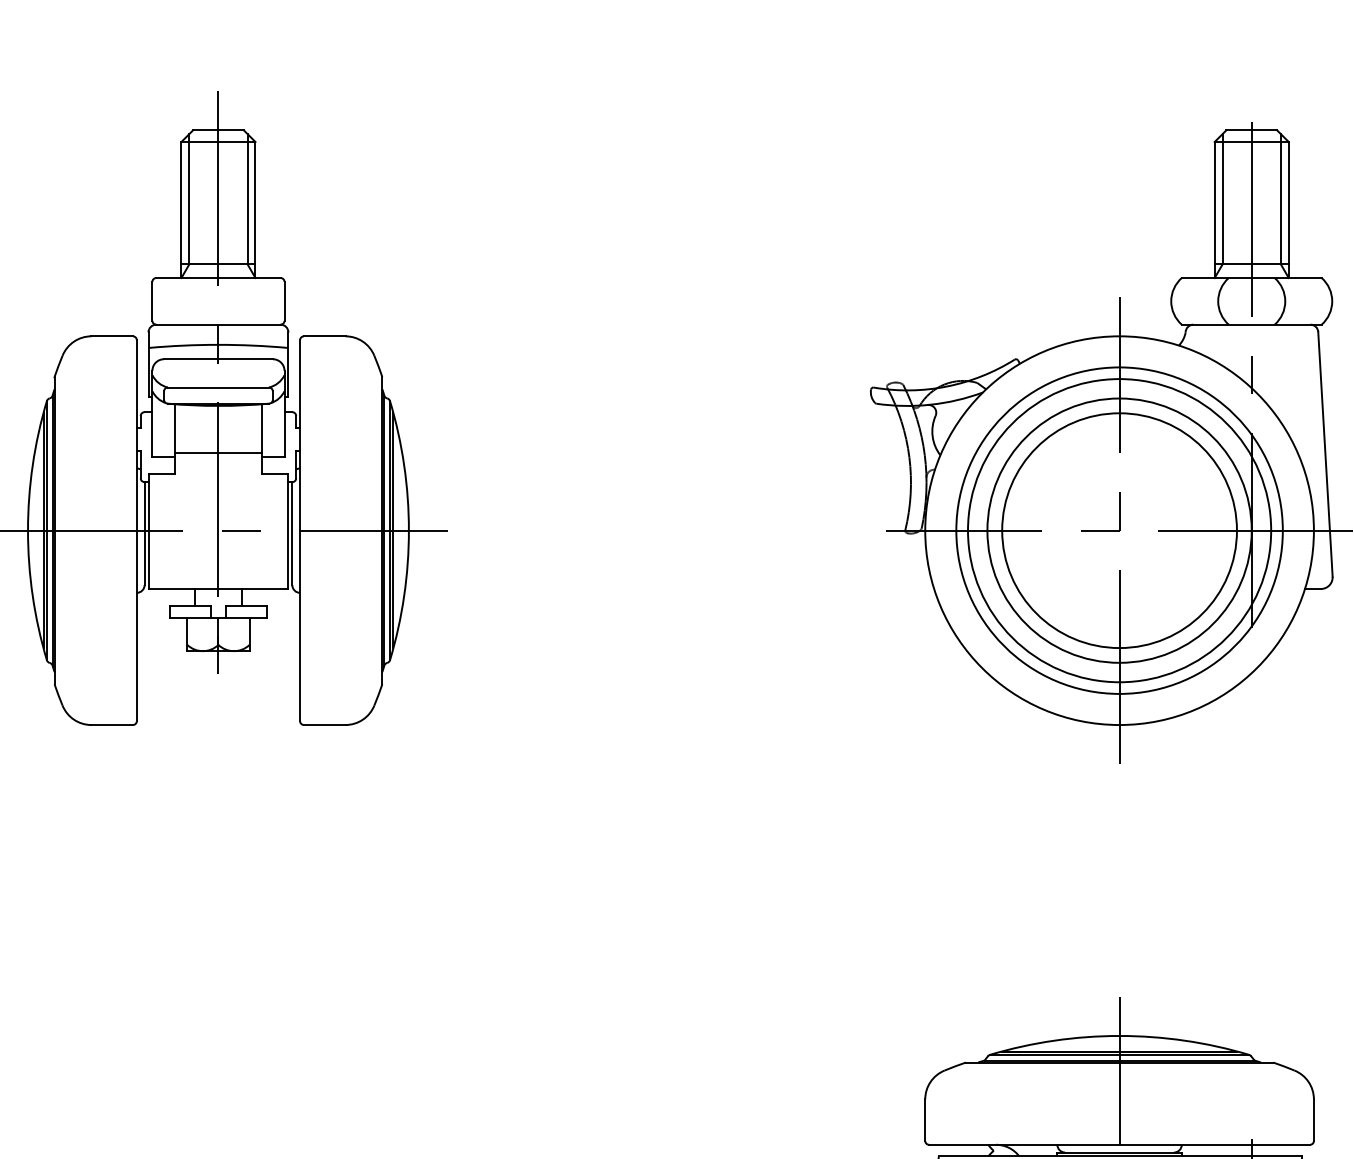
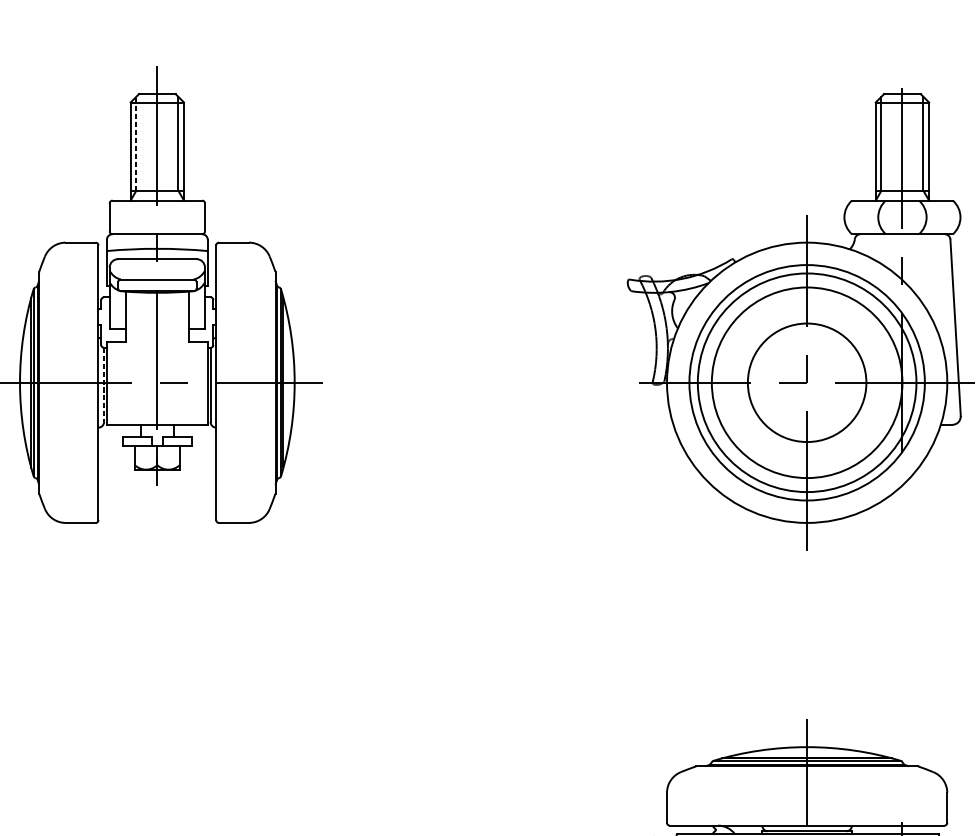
line: (189, 198) -> (136, 143), solid -> dashed
line: (218, 452) -> (157, 326), removed
circle: (1119, 530) -> (807, 382), size x0.7
line: (144, 534) -> (104, 385), solid -> dashed

